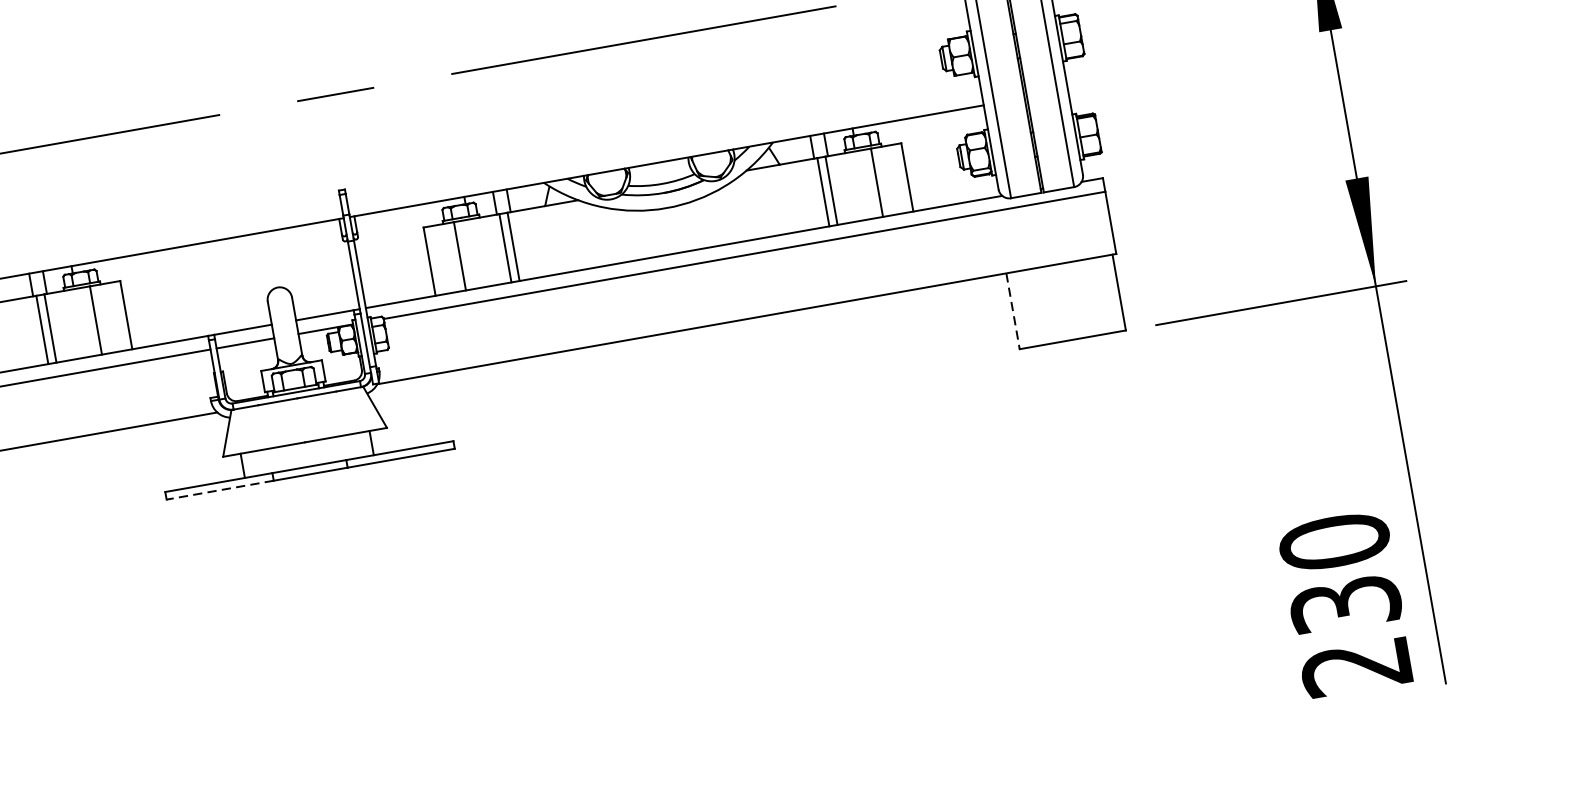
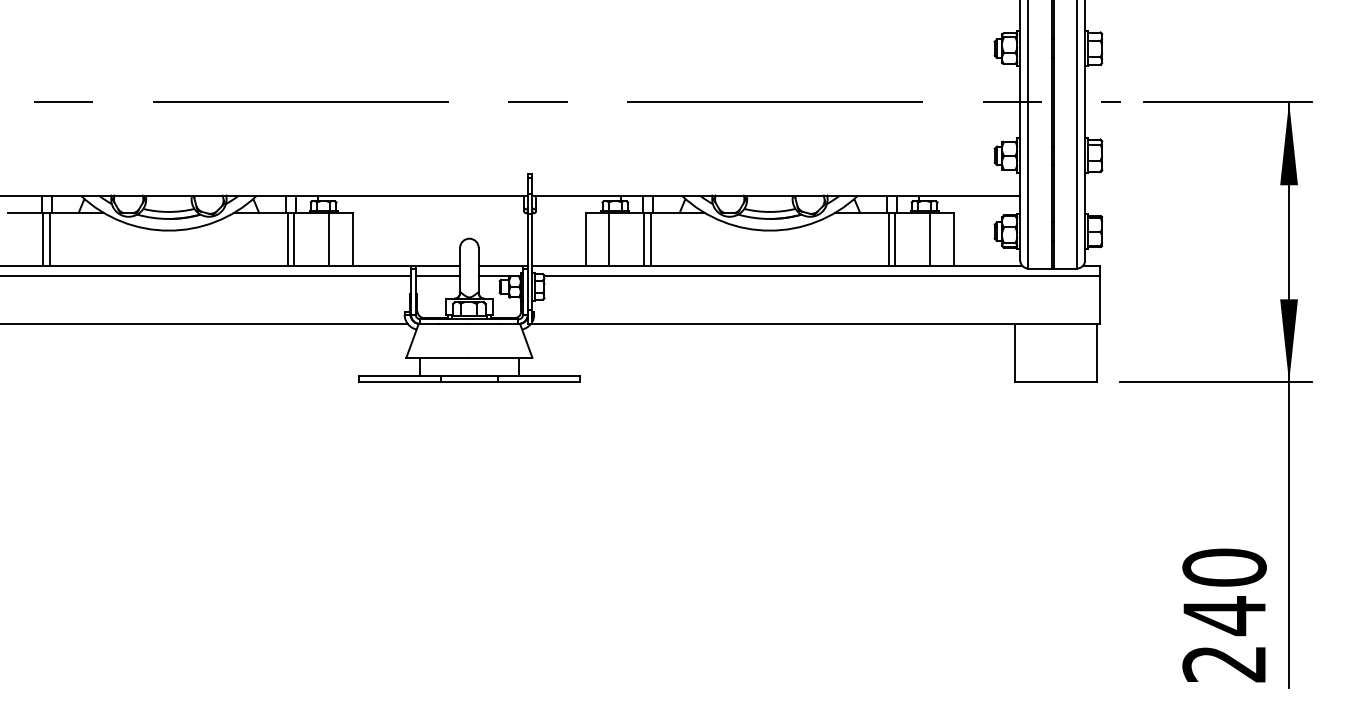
line: (1012, 311) -> (1014, 353), dashed -> solid
line: (219, 490) -> (399, 382), dashed -> solid
text: (1345, 605) -> (1224, 616), 230 -> 240

